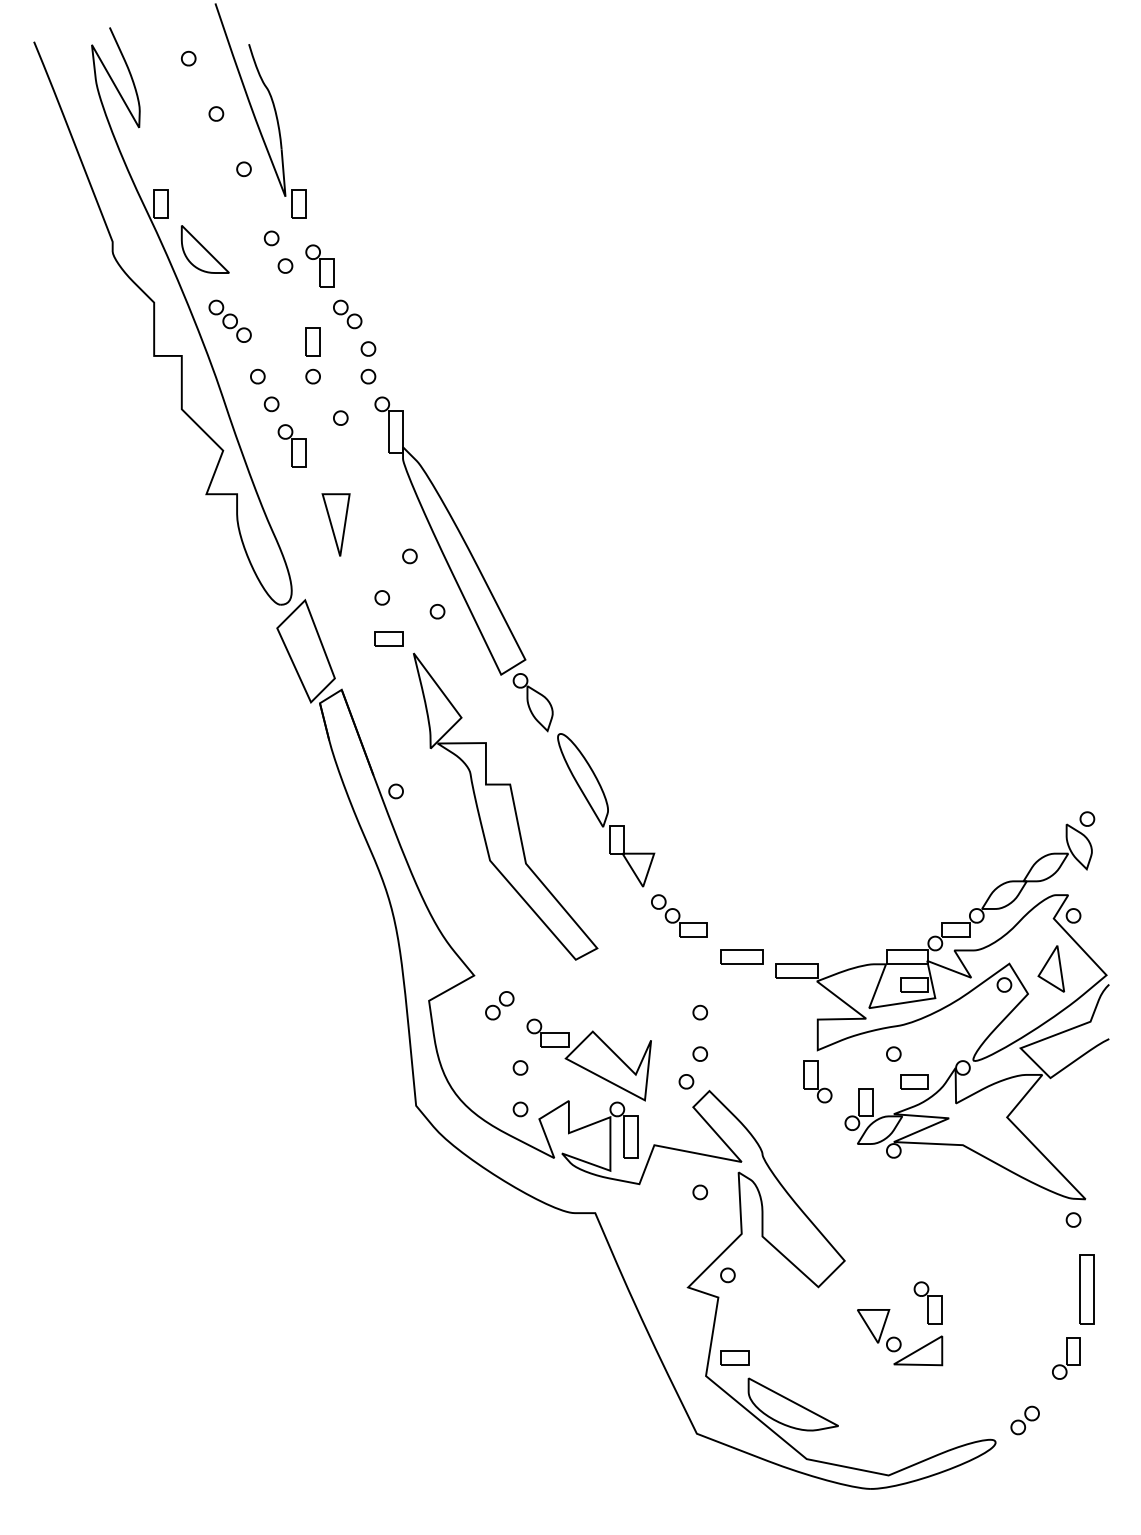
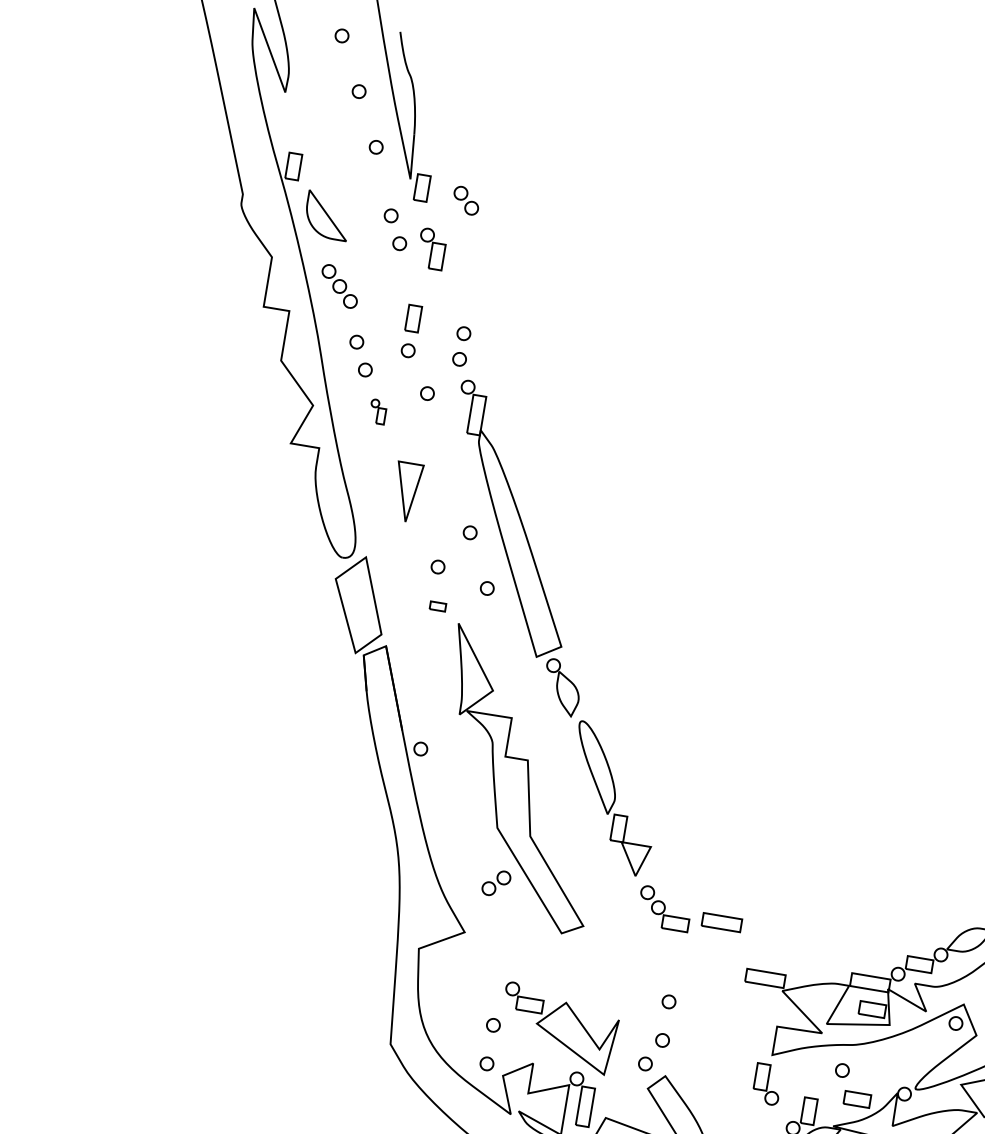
part: (347, 314) -> (466, 200), moved
part: (291, 445) -> (377, 411), size x0.6
part: (388, 638) -> (437, 605), size x0.6
part: (741, 956) -> (721, 921), moved
part: (499, 1005) -> (496, 883), moved

